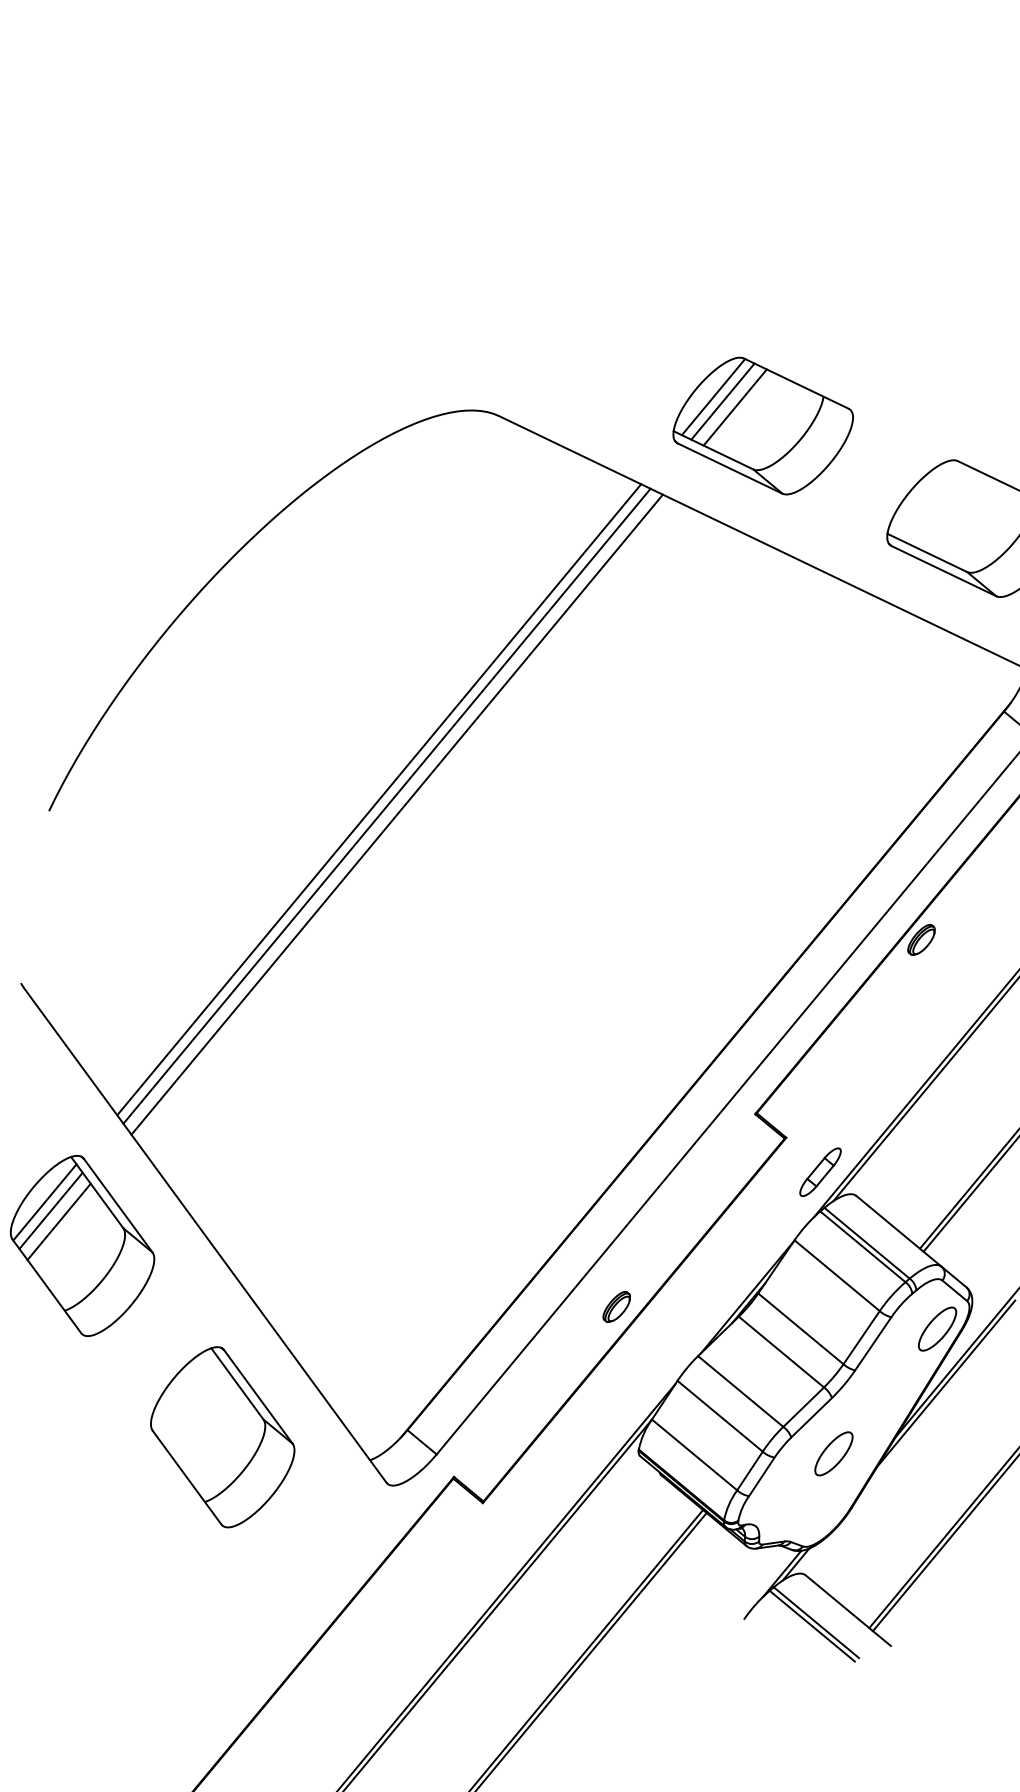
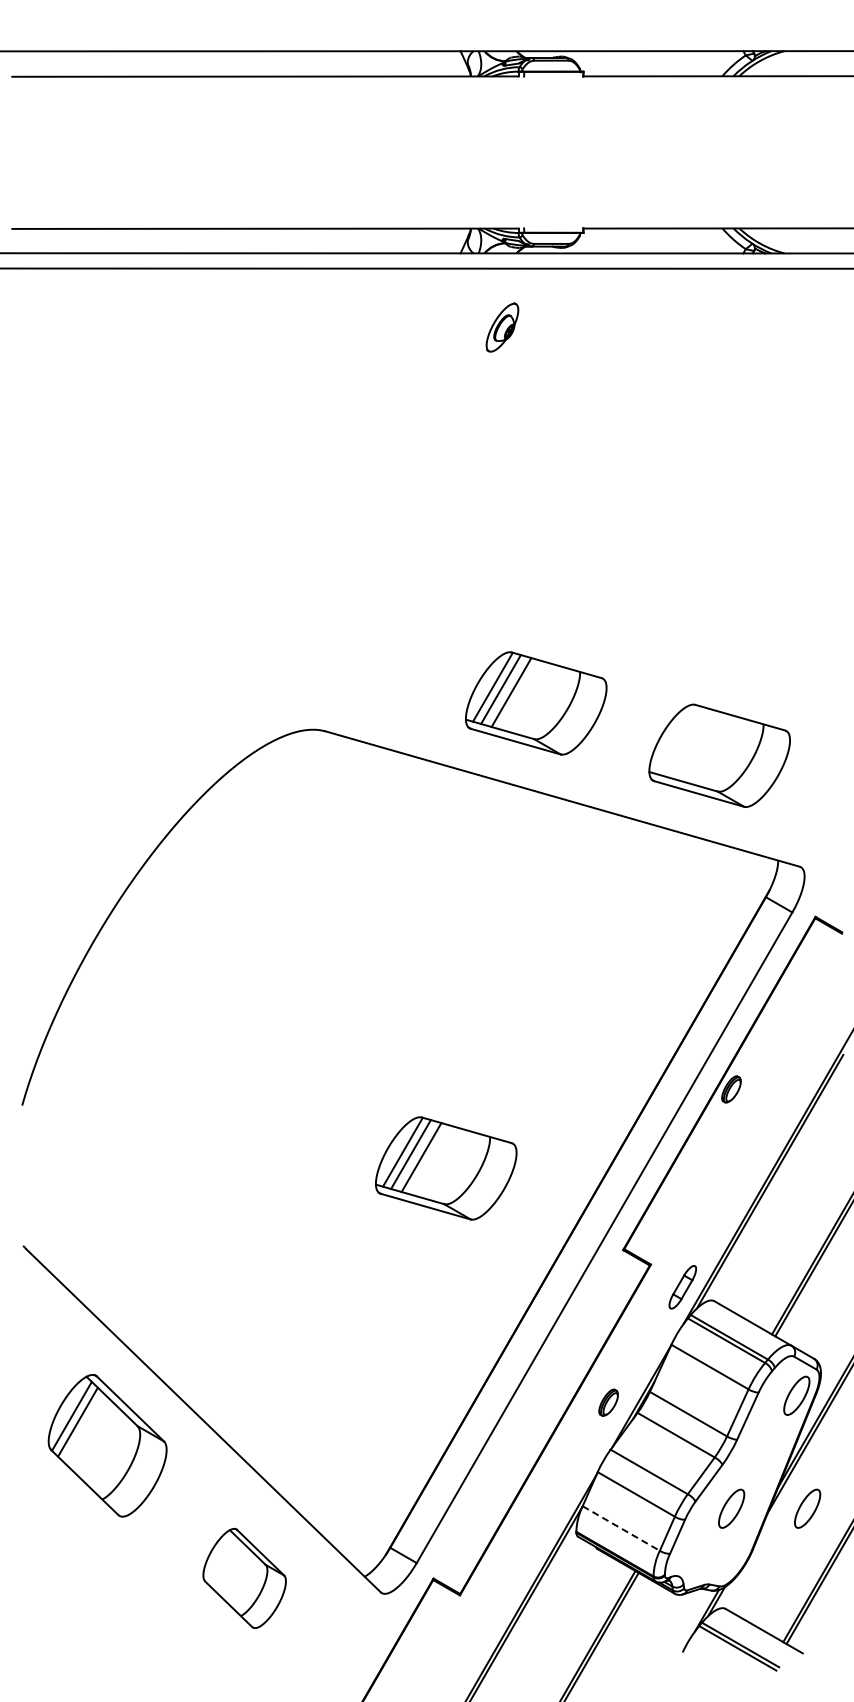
line: (379, 799) -> (282, 1051), removed
line: (387, 805) -> (289, 1055), removed
line: (397, 813) -> (298, 1060), removed
part: (555, 977) -> (446, 1168), added
line: (58, 1221) -> (85, 1429), removed
part: (616, 1306) -> (608, 1402), moved
part: (222, 1437) -> (244, 1578), size x0.7
line: (694, 1454) -> (621, 1528), solid -> dashed
part: (926, 1469) -> (807, 1508), added

